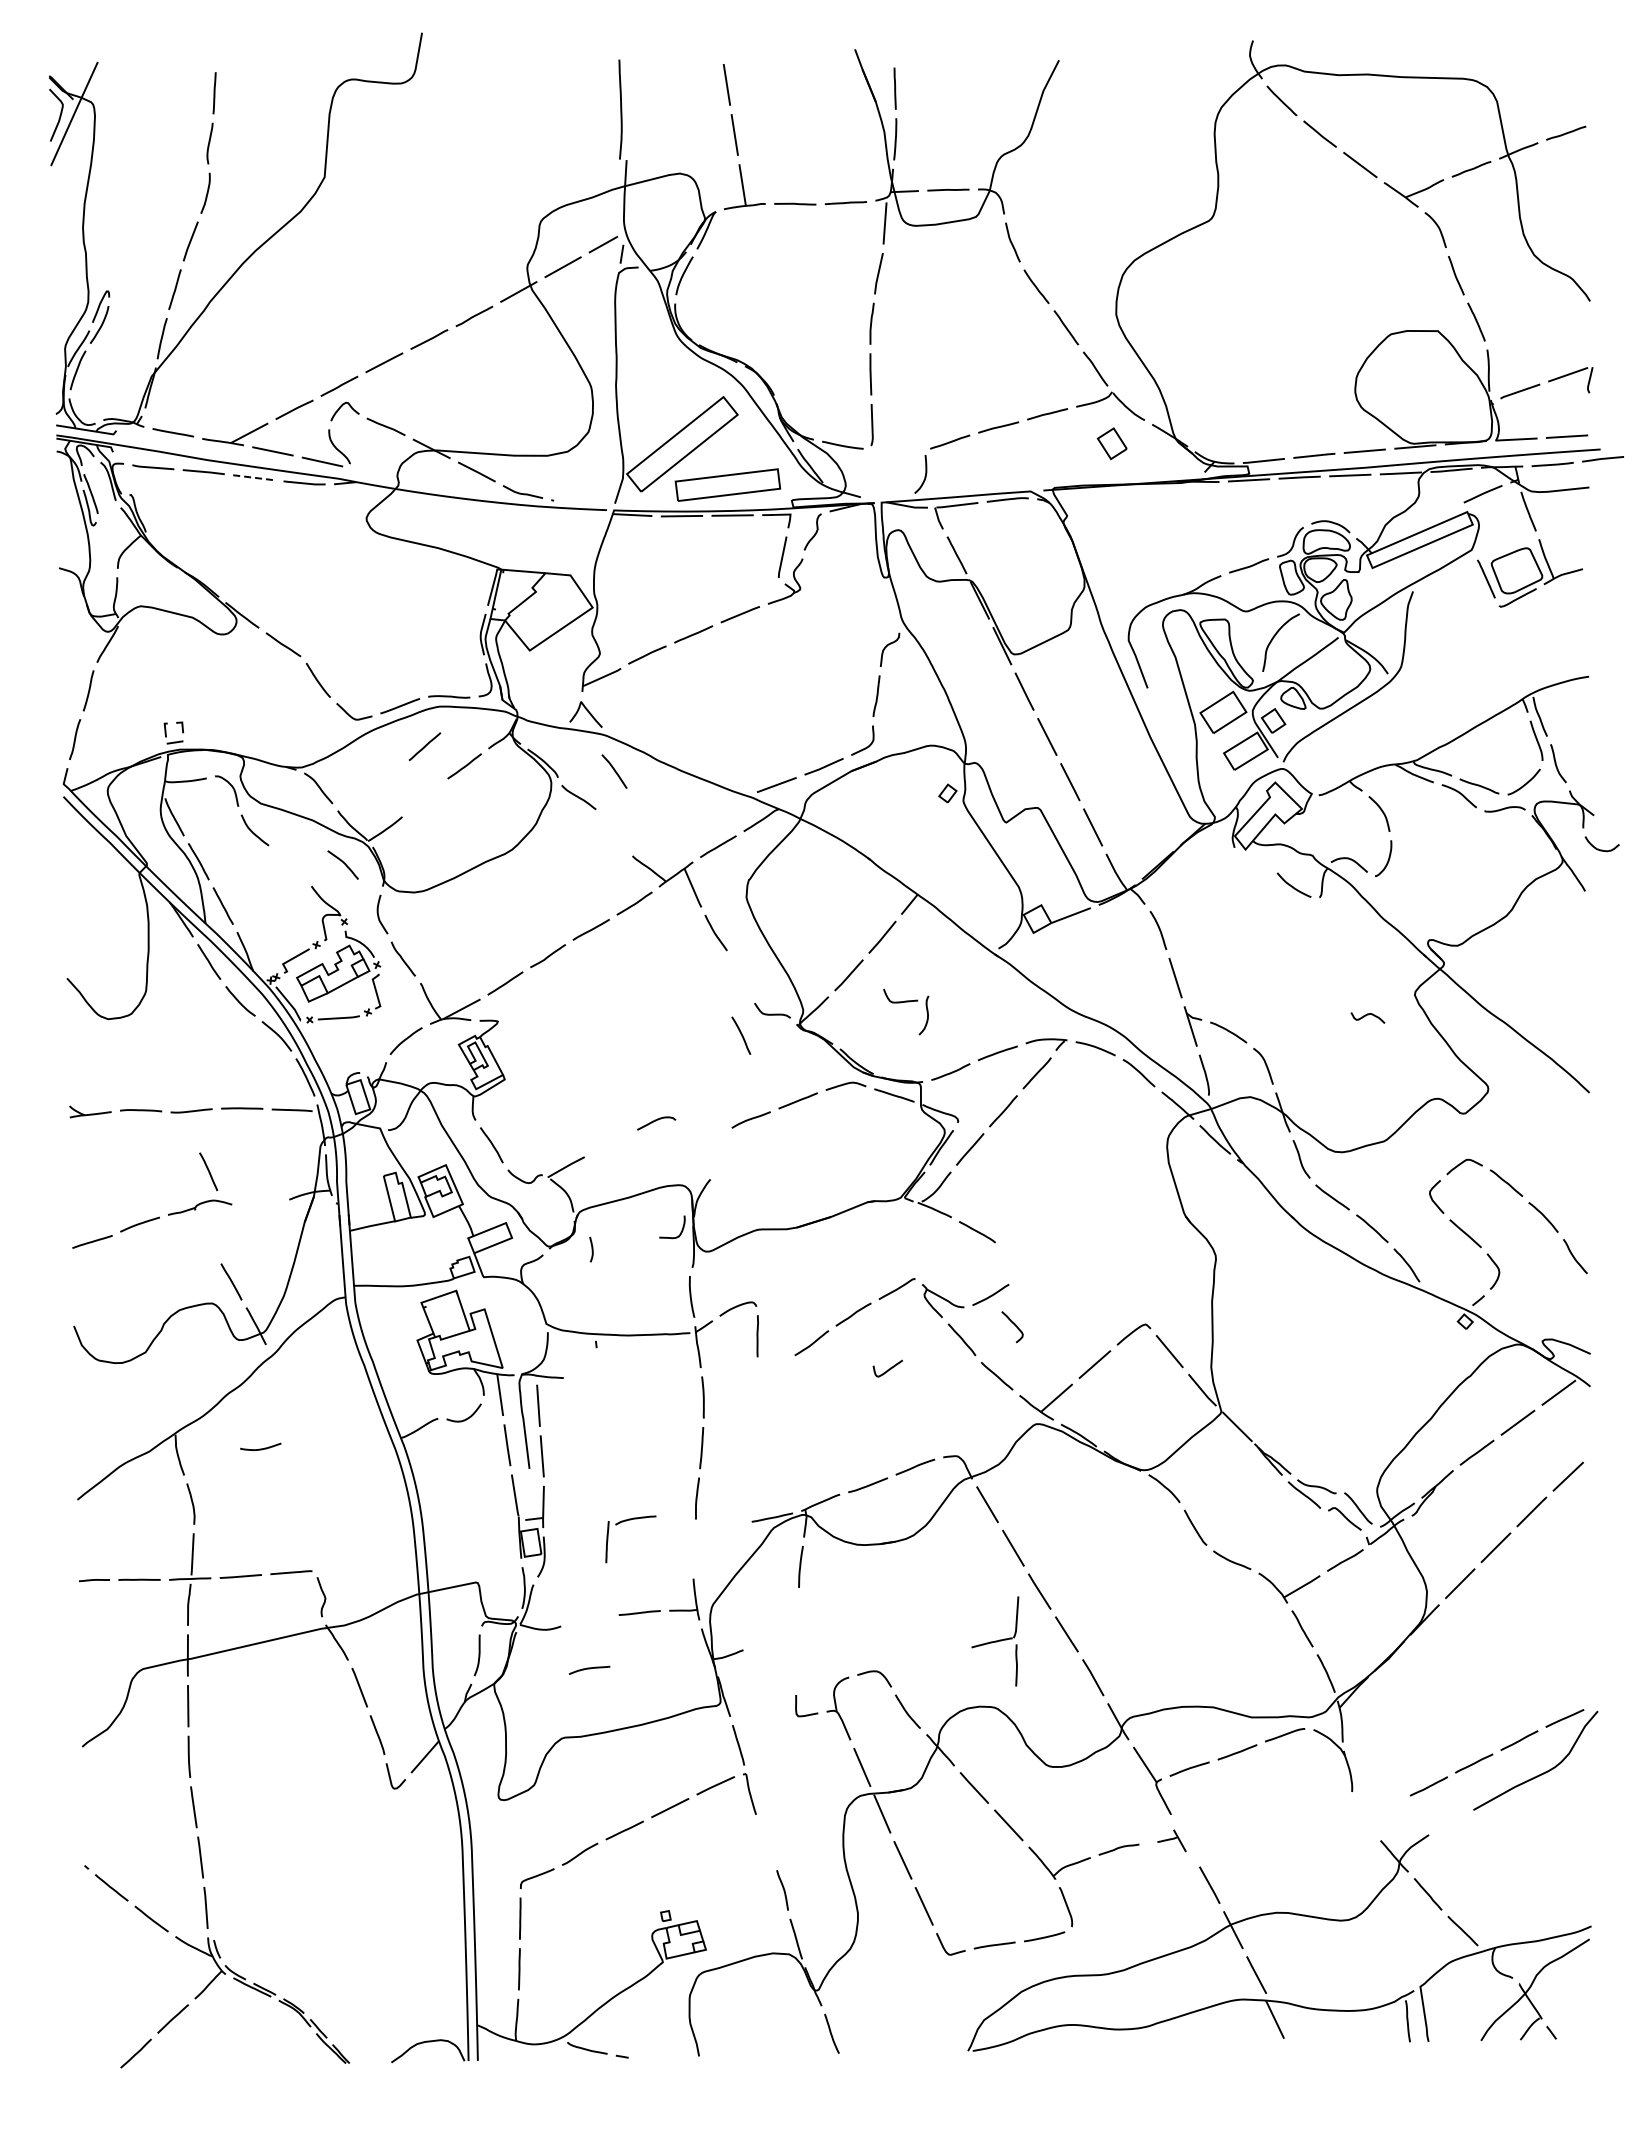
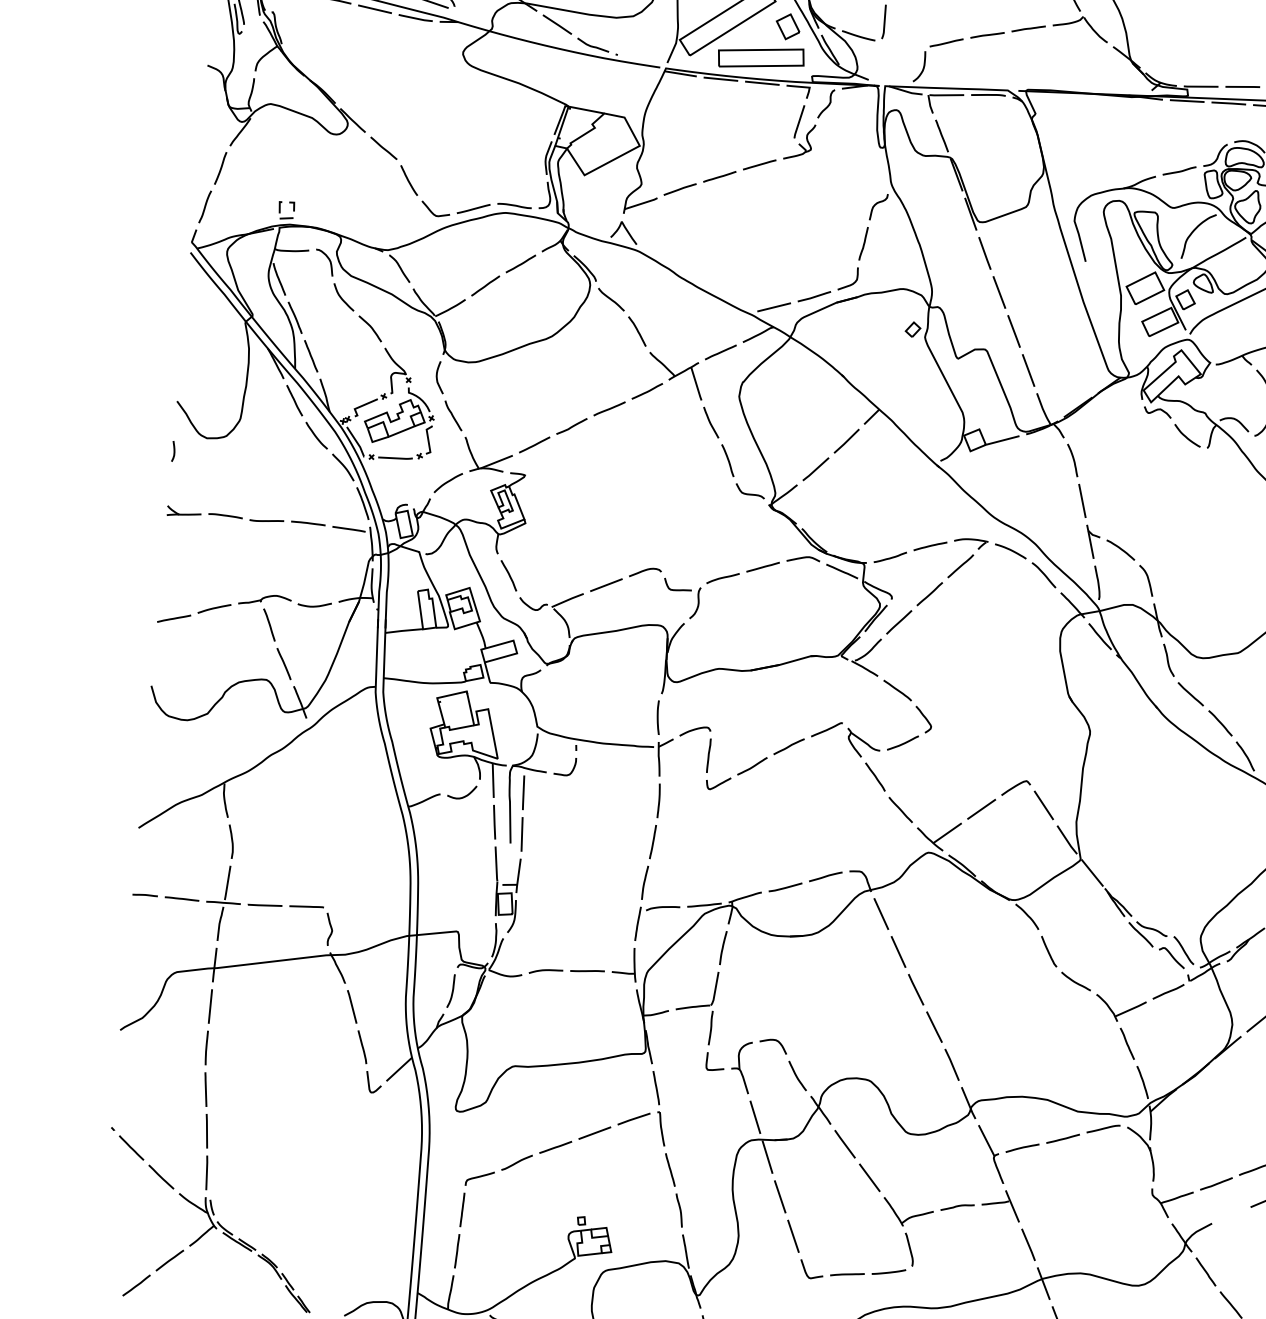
part: (1111, 443) -> (787, 26), moved
line: (254, 477) -> (375, 9), dashed -> solid
line: (424, 746) -> (485, 285), moved
curve: (614, 771) -> (637, 331), moved
curve: (343, 863) -> (370, 327), moved
part: (906, 1002) -> (682, 591), moved
curve: (1366, 1016) -> (1156, 411), moved
line: (741, 1035) -> (728, 460), moved
line: (610, 1143) -> (606, 585), added
line: (208, 1171) -> (269, 624), moved
curve: (681, 1229) -> (572, 769), moved
curve: (591, 1249) -> (173, 451), moved
curve: (1014, 1325) -> (925, 718), moved
curve: (887, 1369) -> (717, 784), moved
curve: (260, 1448) -> (314, 605), moved
part: (623, 1522) -> (652, 909), moved
part: (995, 1641) -> (695, 1006), moved
curve: (589, 1669) -> (546, 971), moved
part: (1376, 1816) -> (1170, 1203), added
part: (1171, 1840) -> (1001, 1204), size x1.67
line: (766, 1842) -> (670, 1169), added

